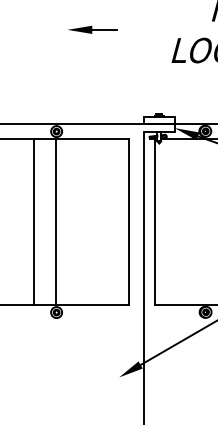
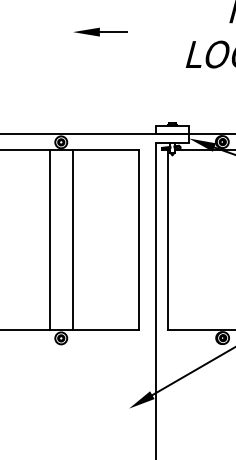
line: (33, 221) -> (49, 239), moved
line: (56, 221) -> (73, 239), moved

